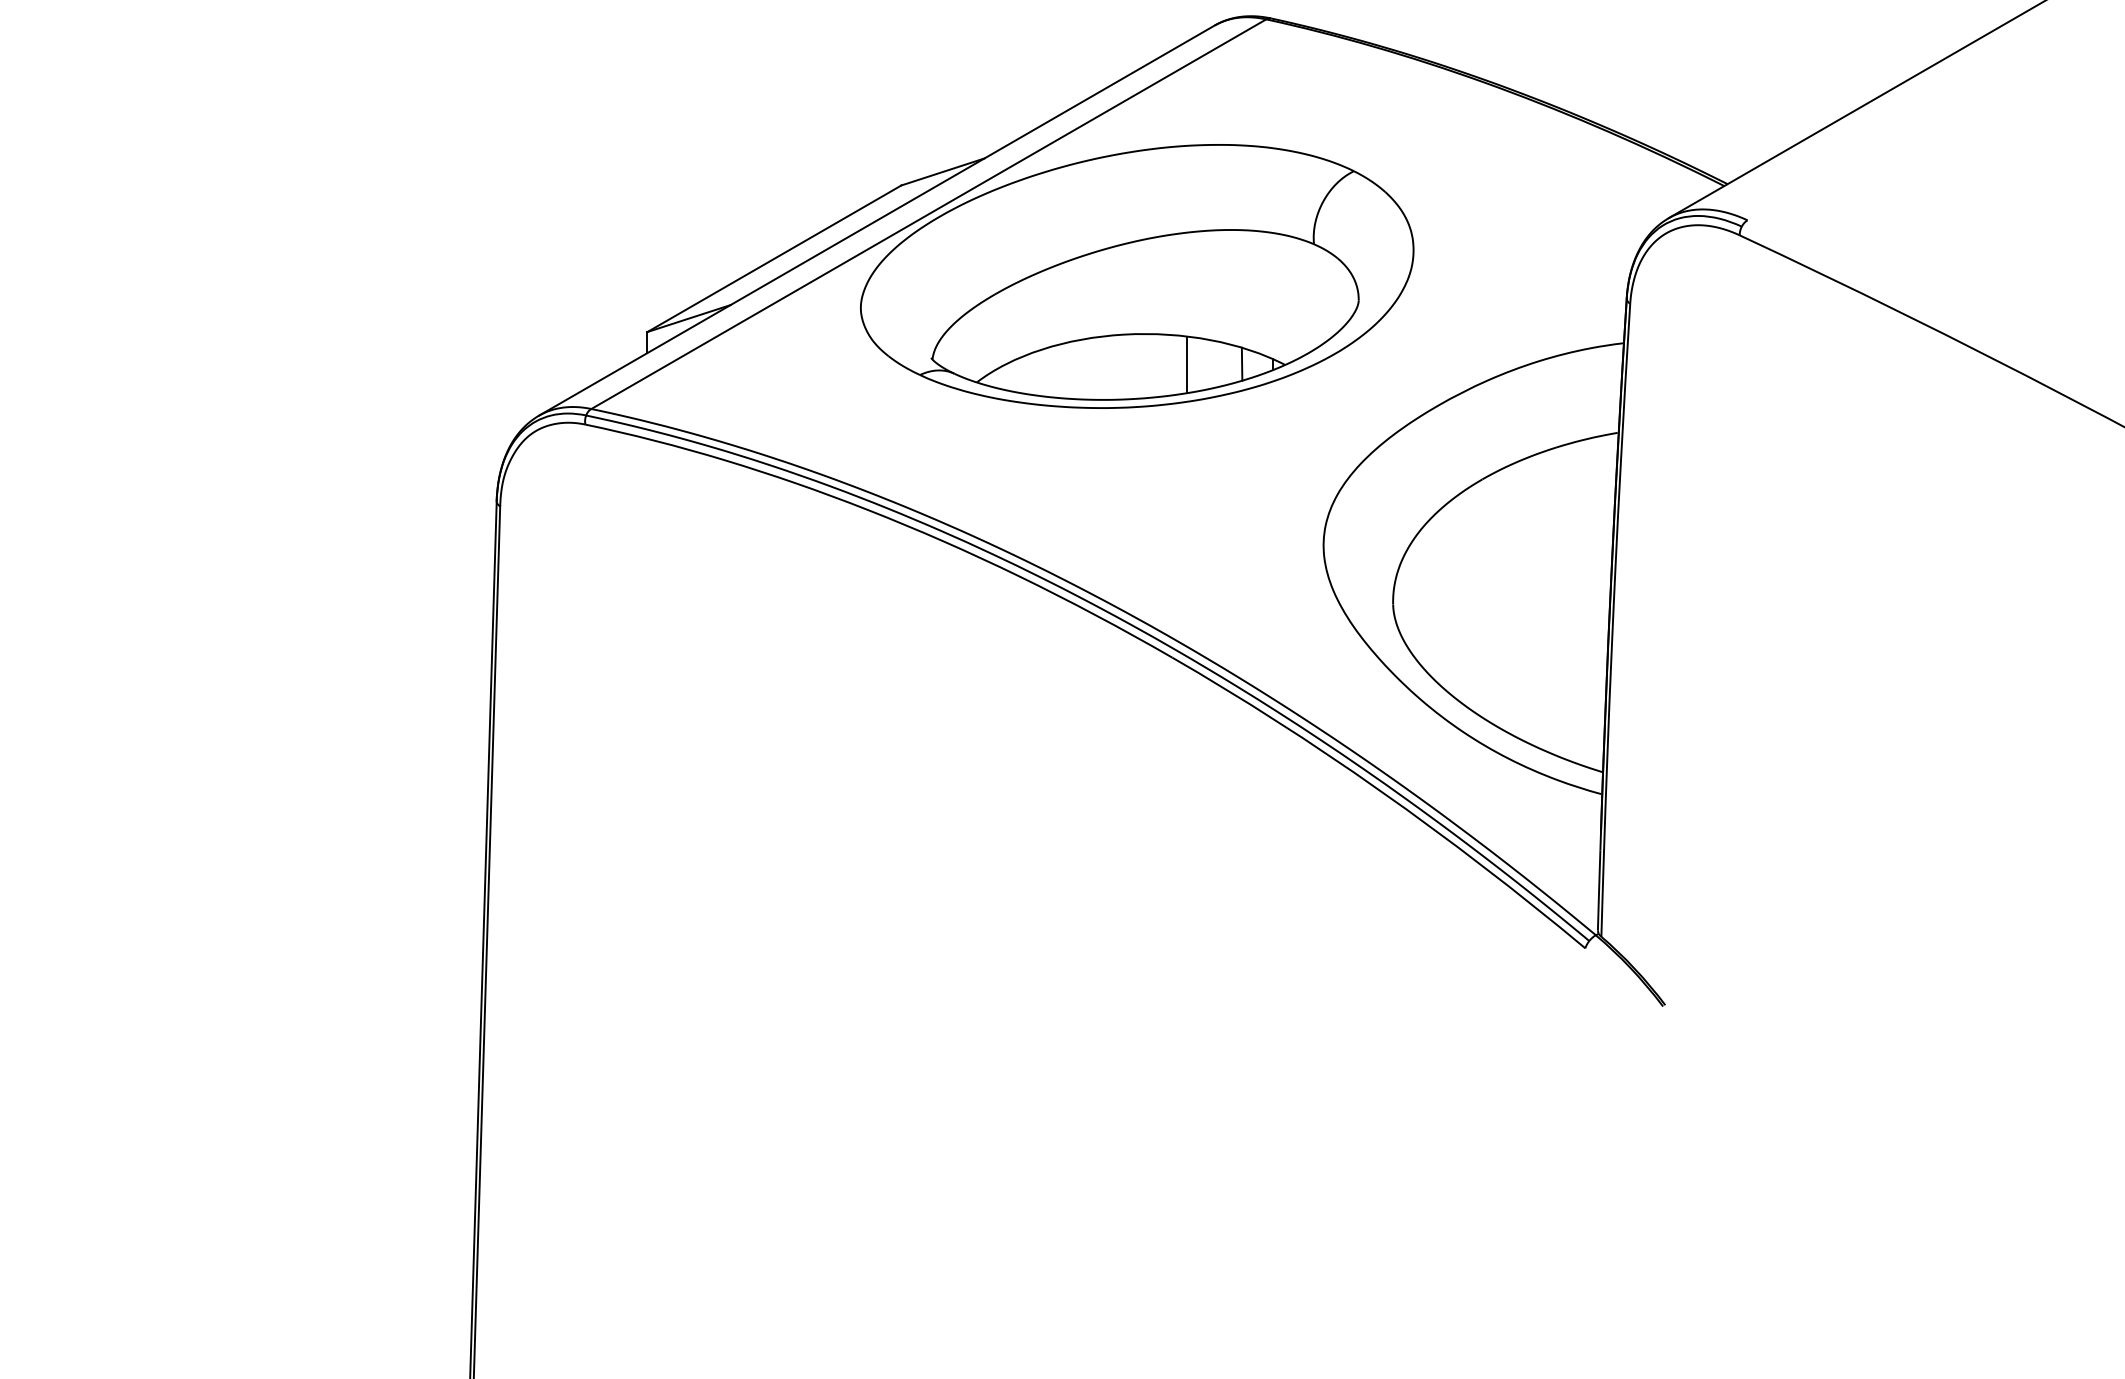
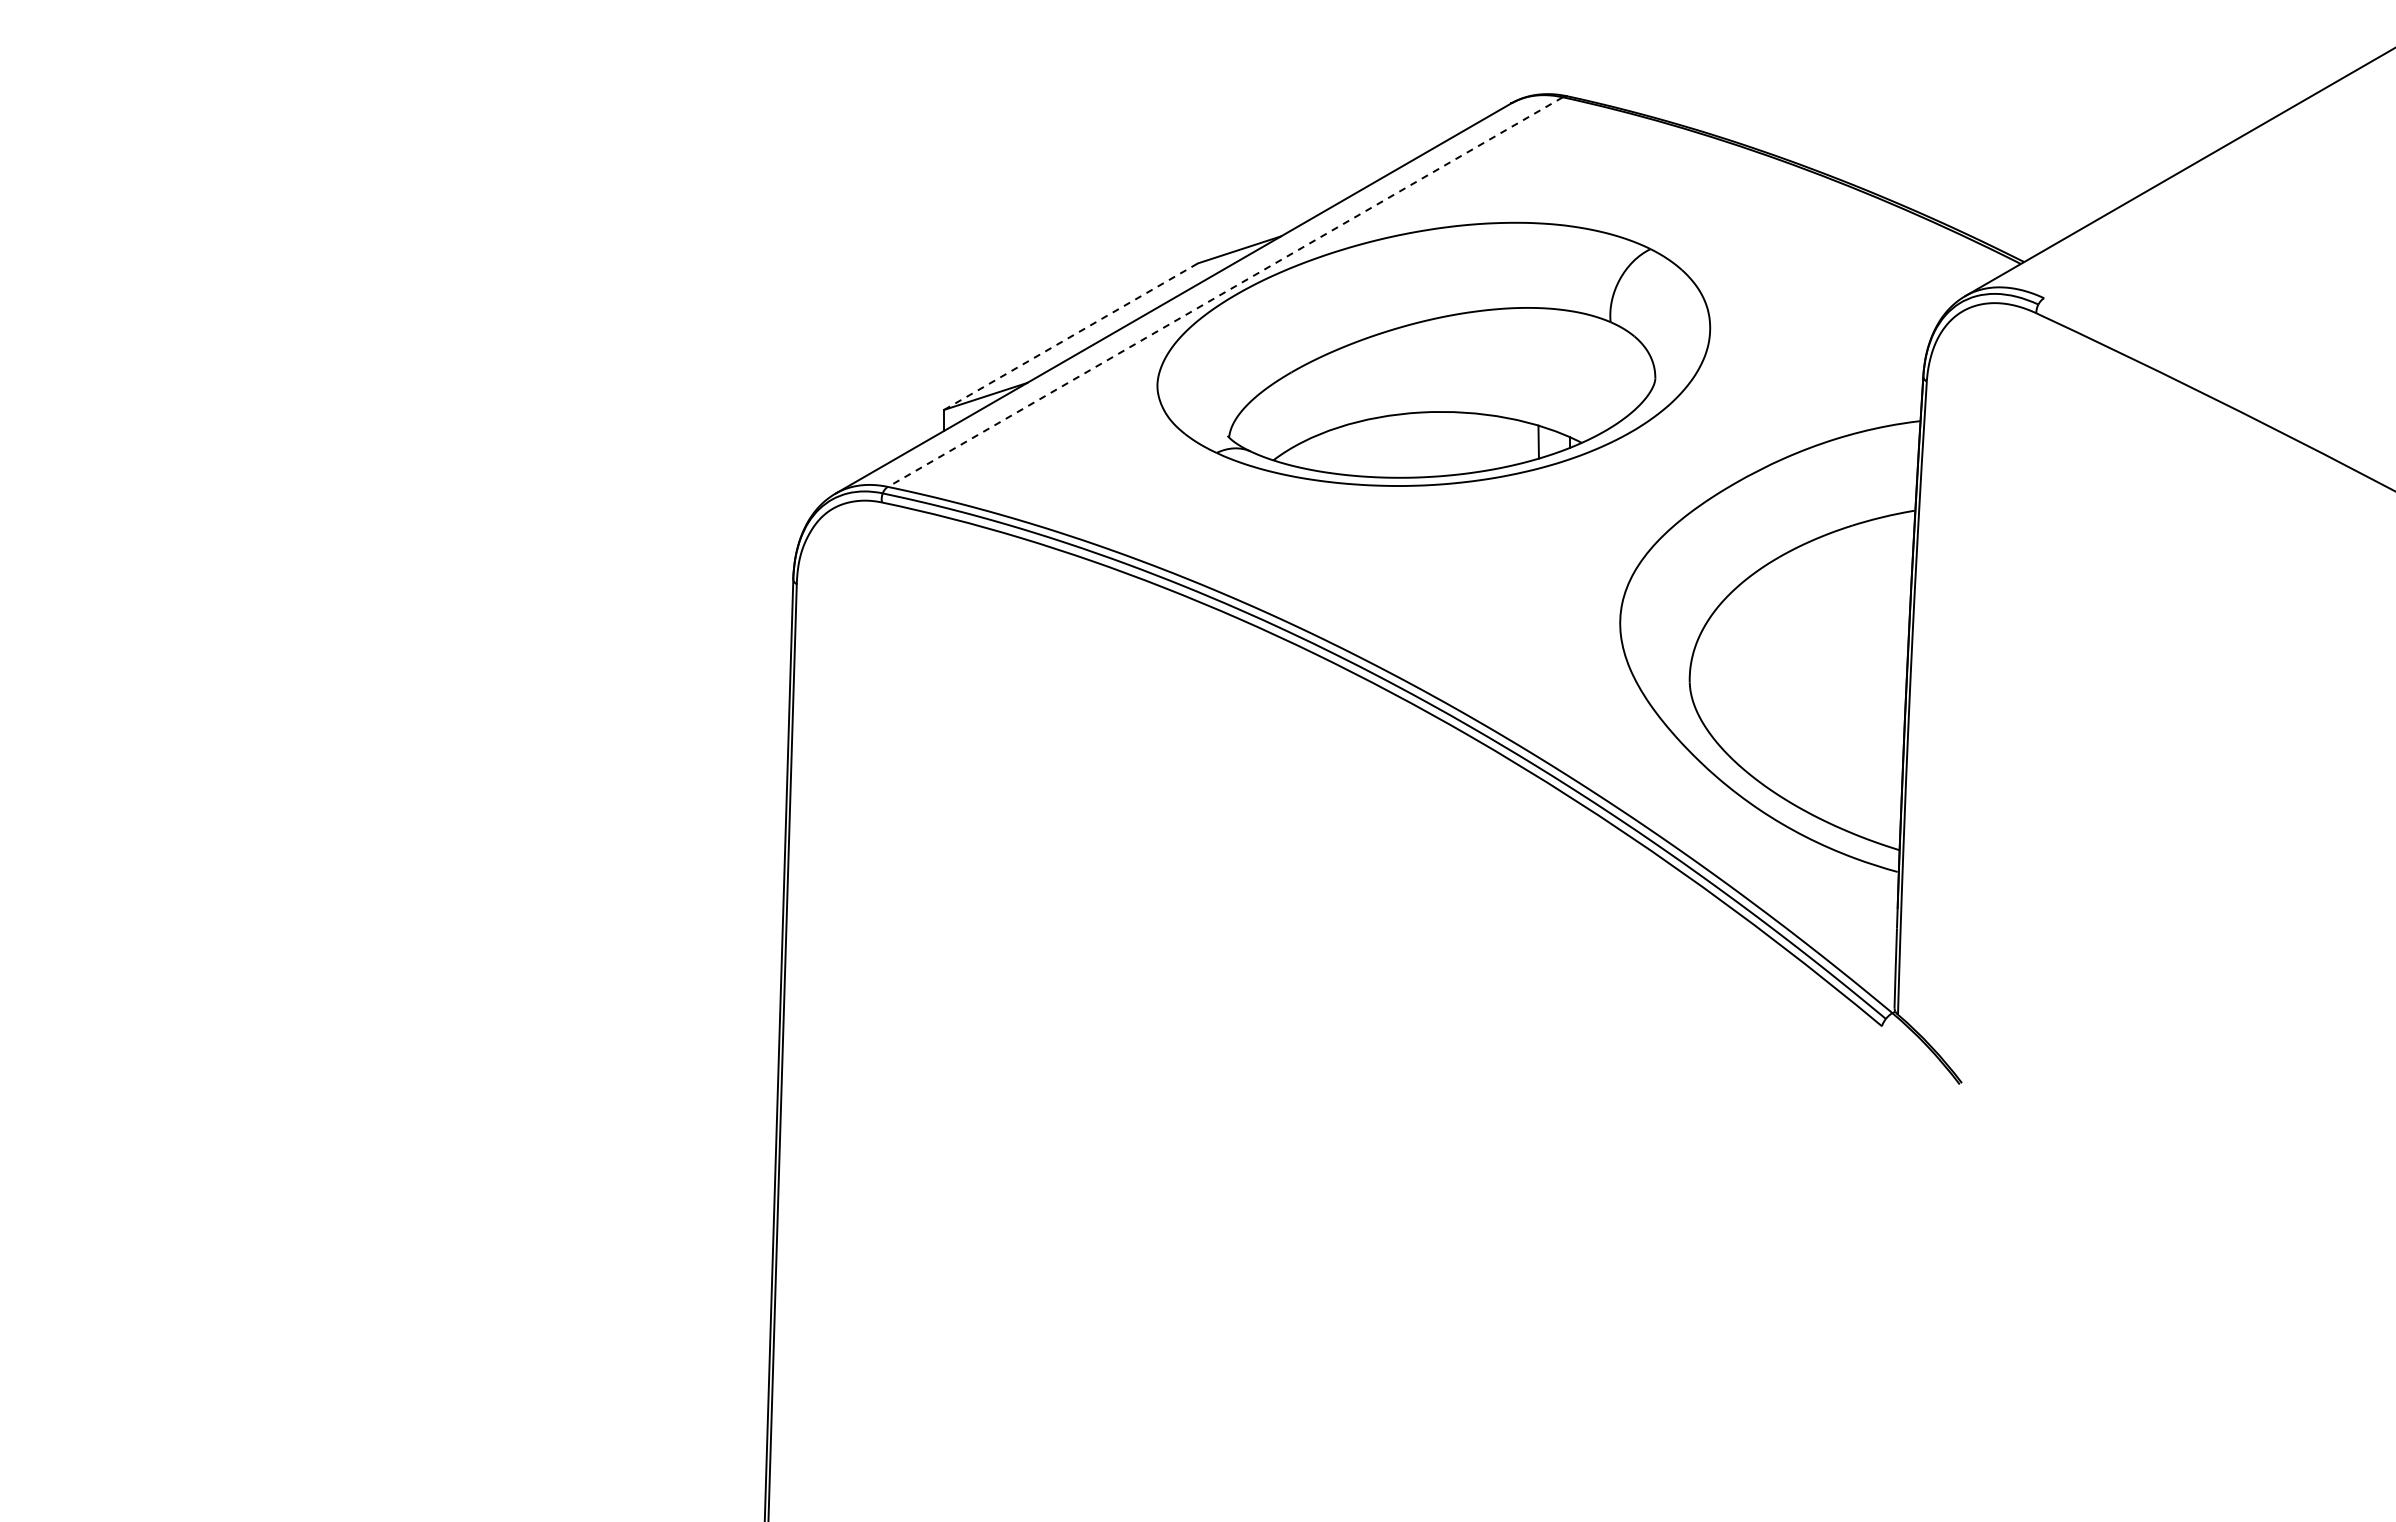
line: (928, 214) -> (1225, 292), solid -> dashed
line: (774, 258) -> (1071, 336), solid -> dashed
line: (1187, 364) -> (1484, 442), removed

